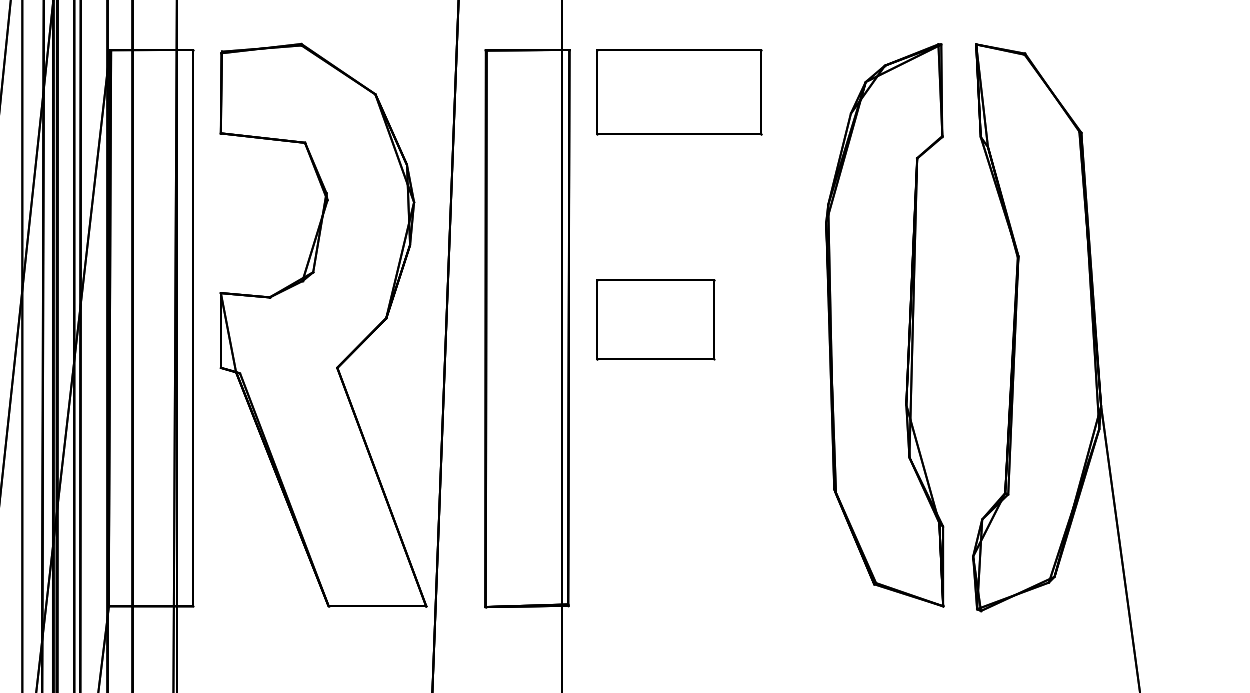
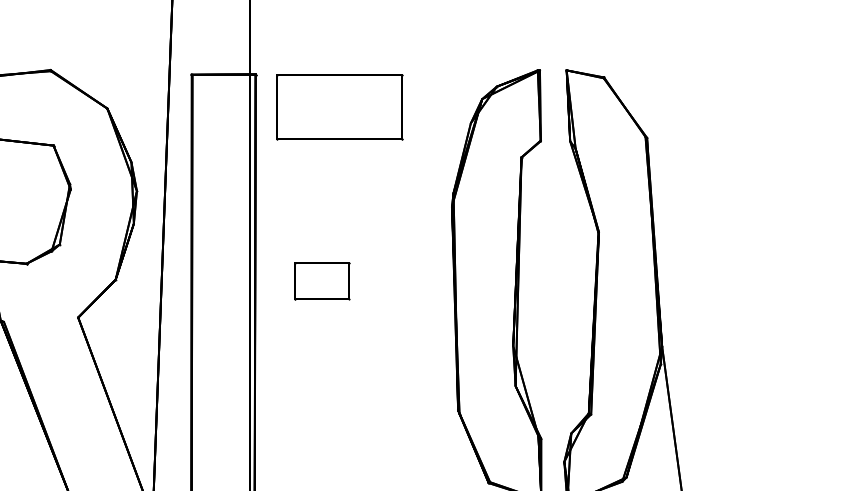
part: (655, 319) -> (321, 280), size x0.6

